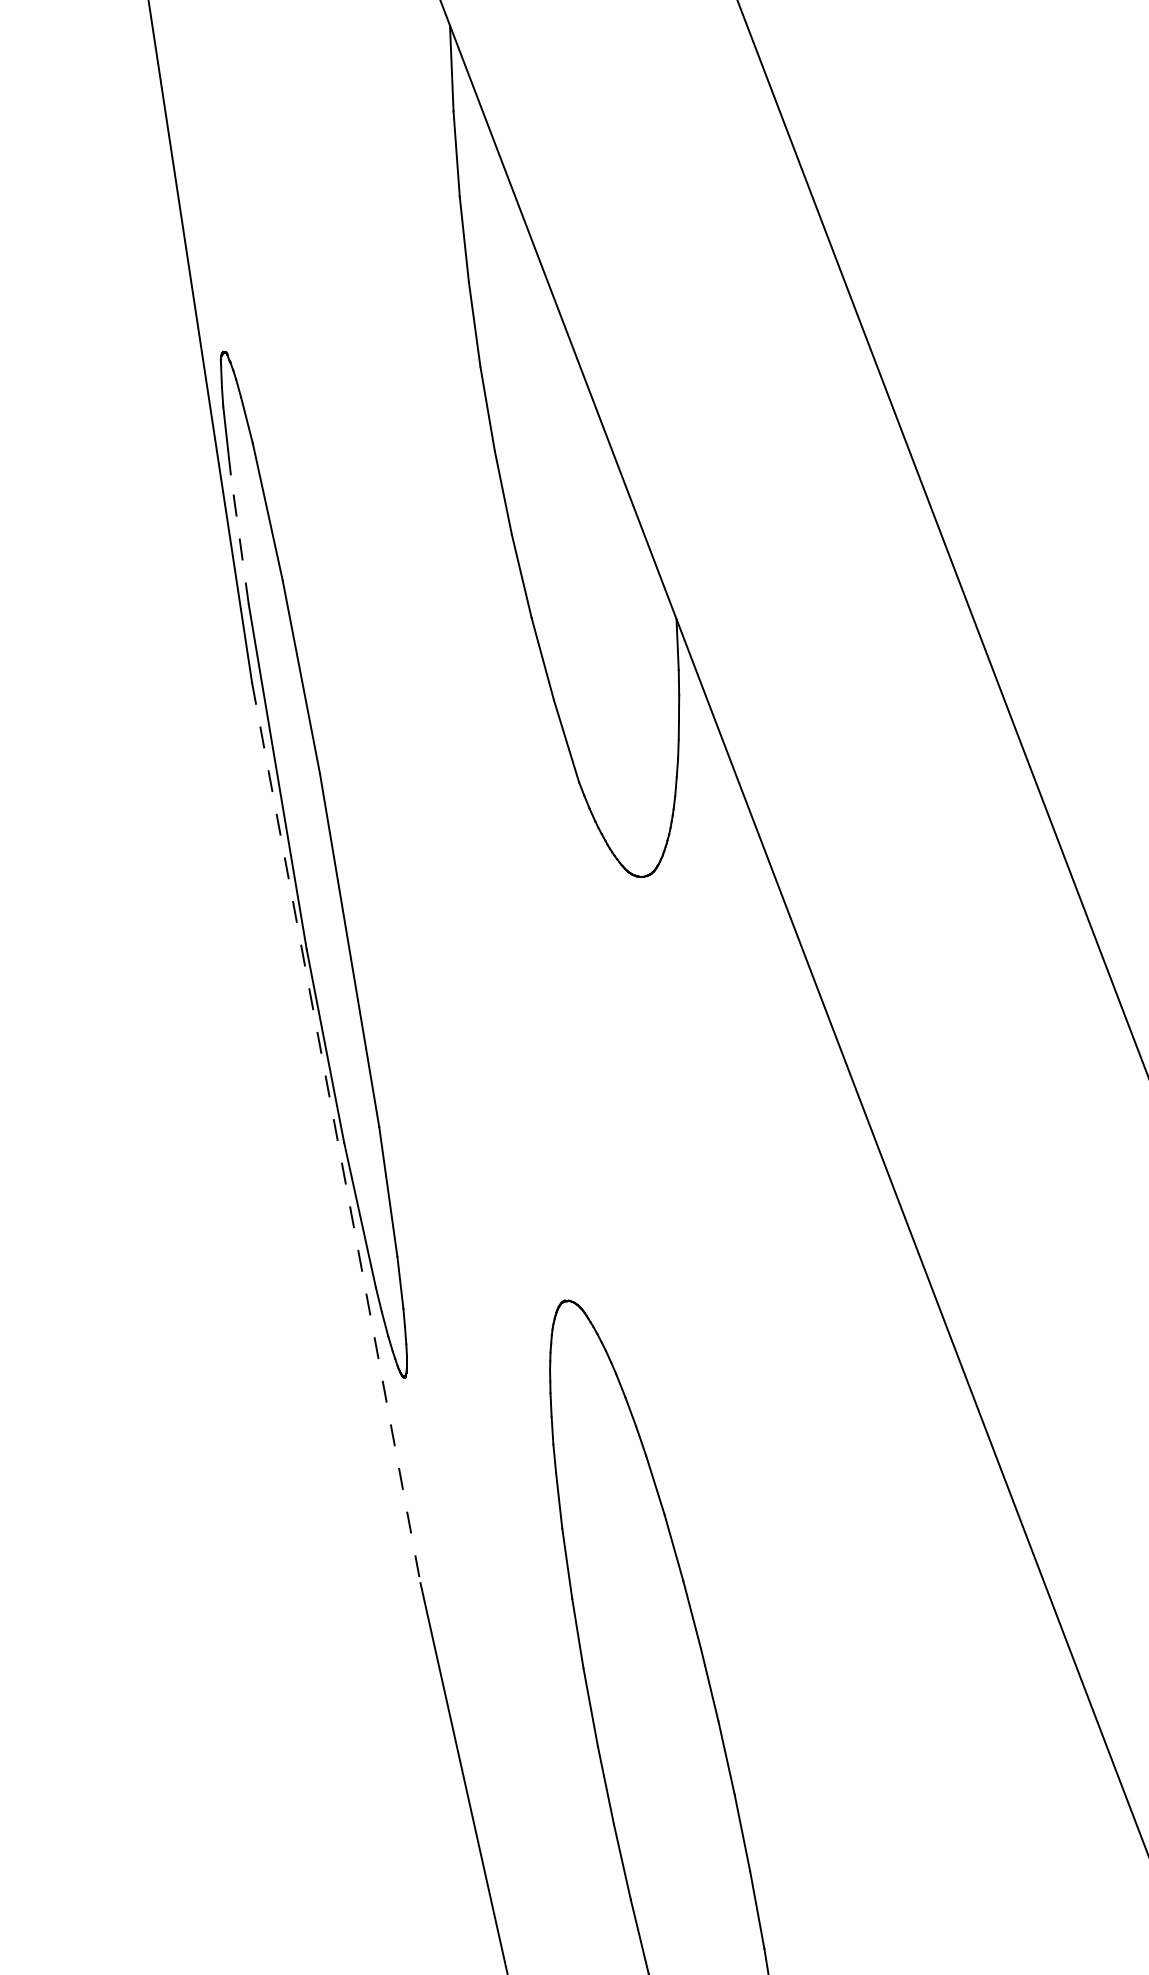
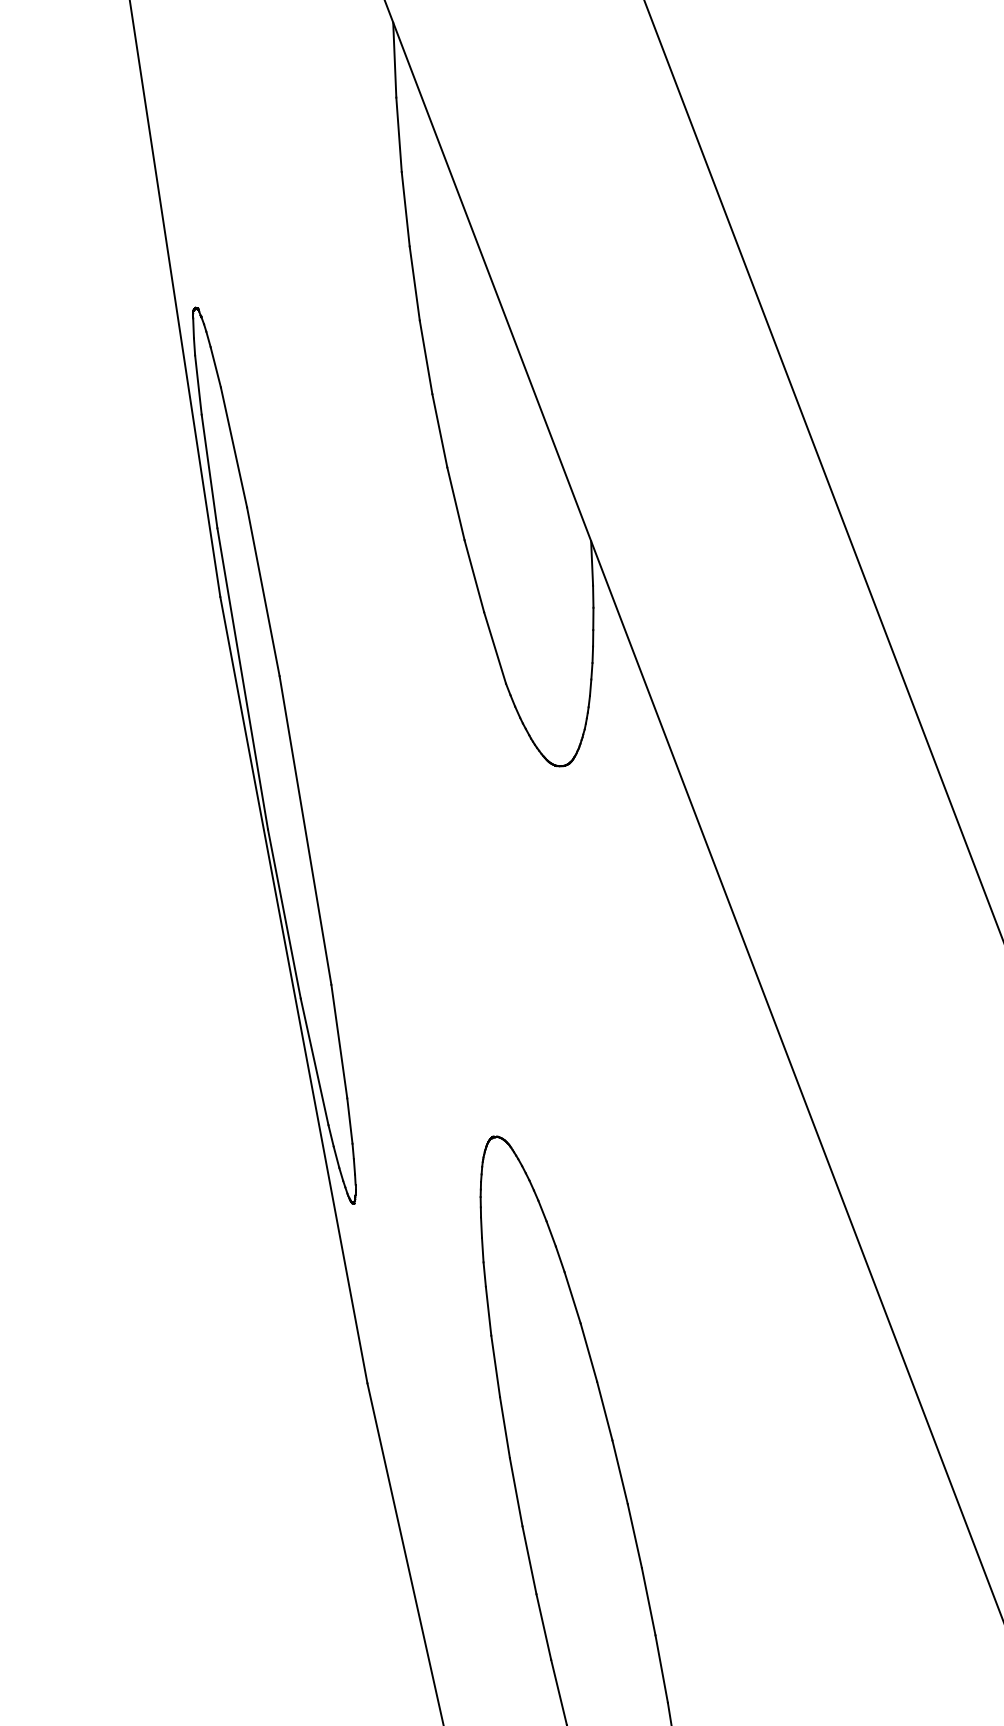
line: (239, 539) -> (209, 471), dashed -> solid
line: (336, 1133) -> (294, 990), dashed -> solid

